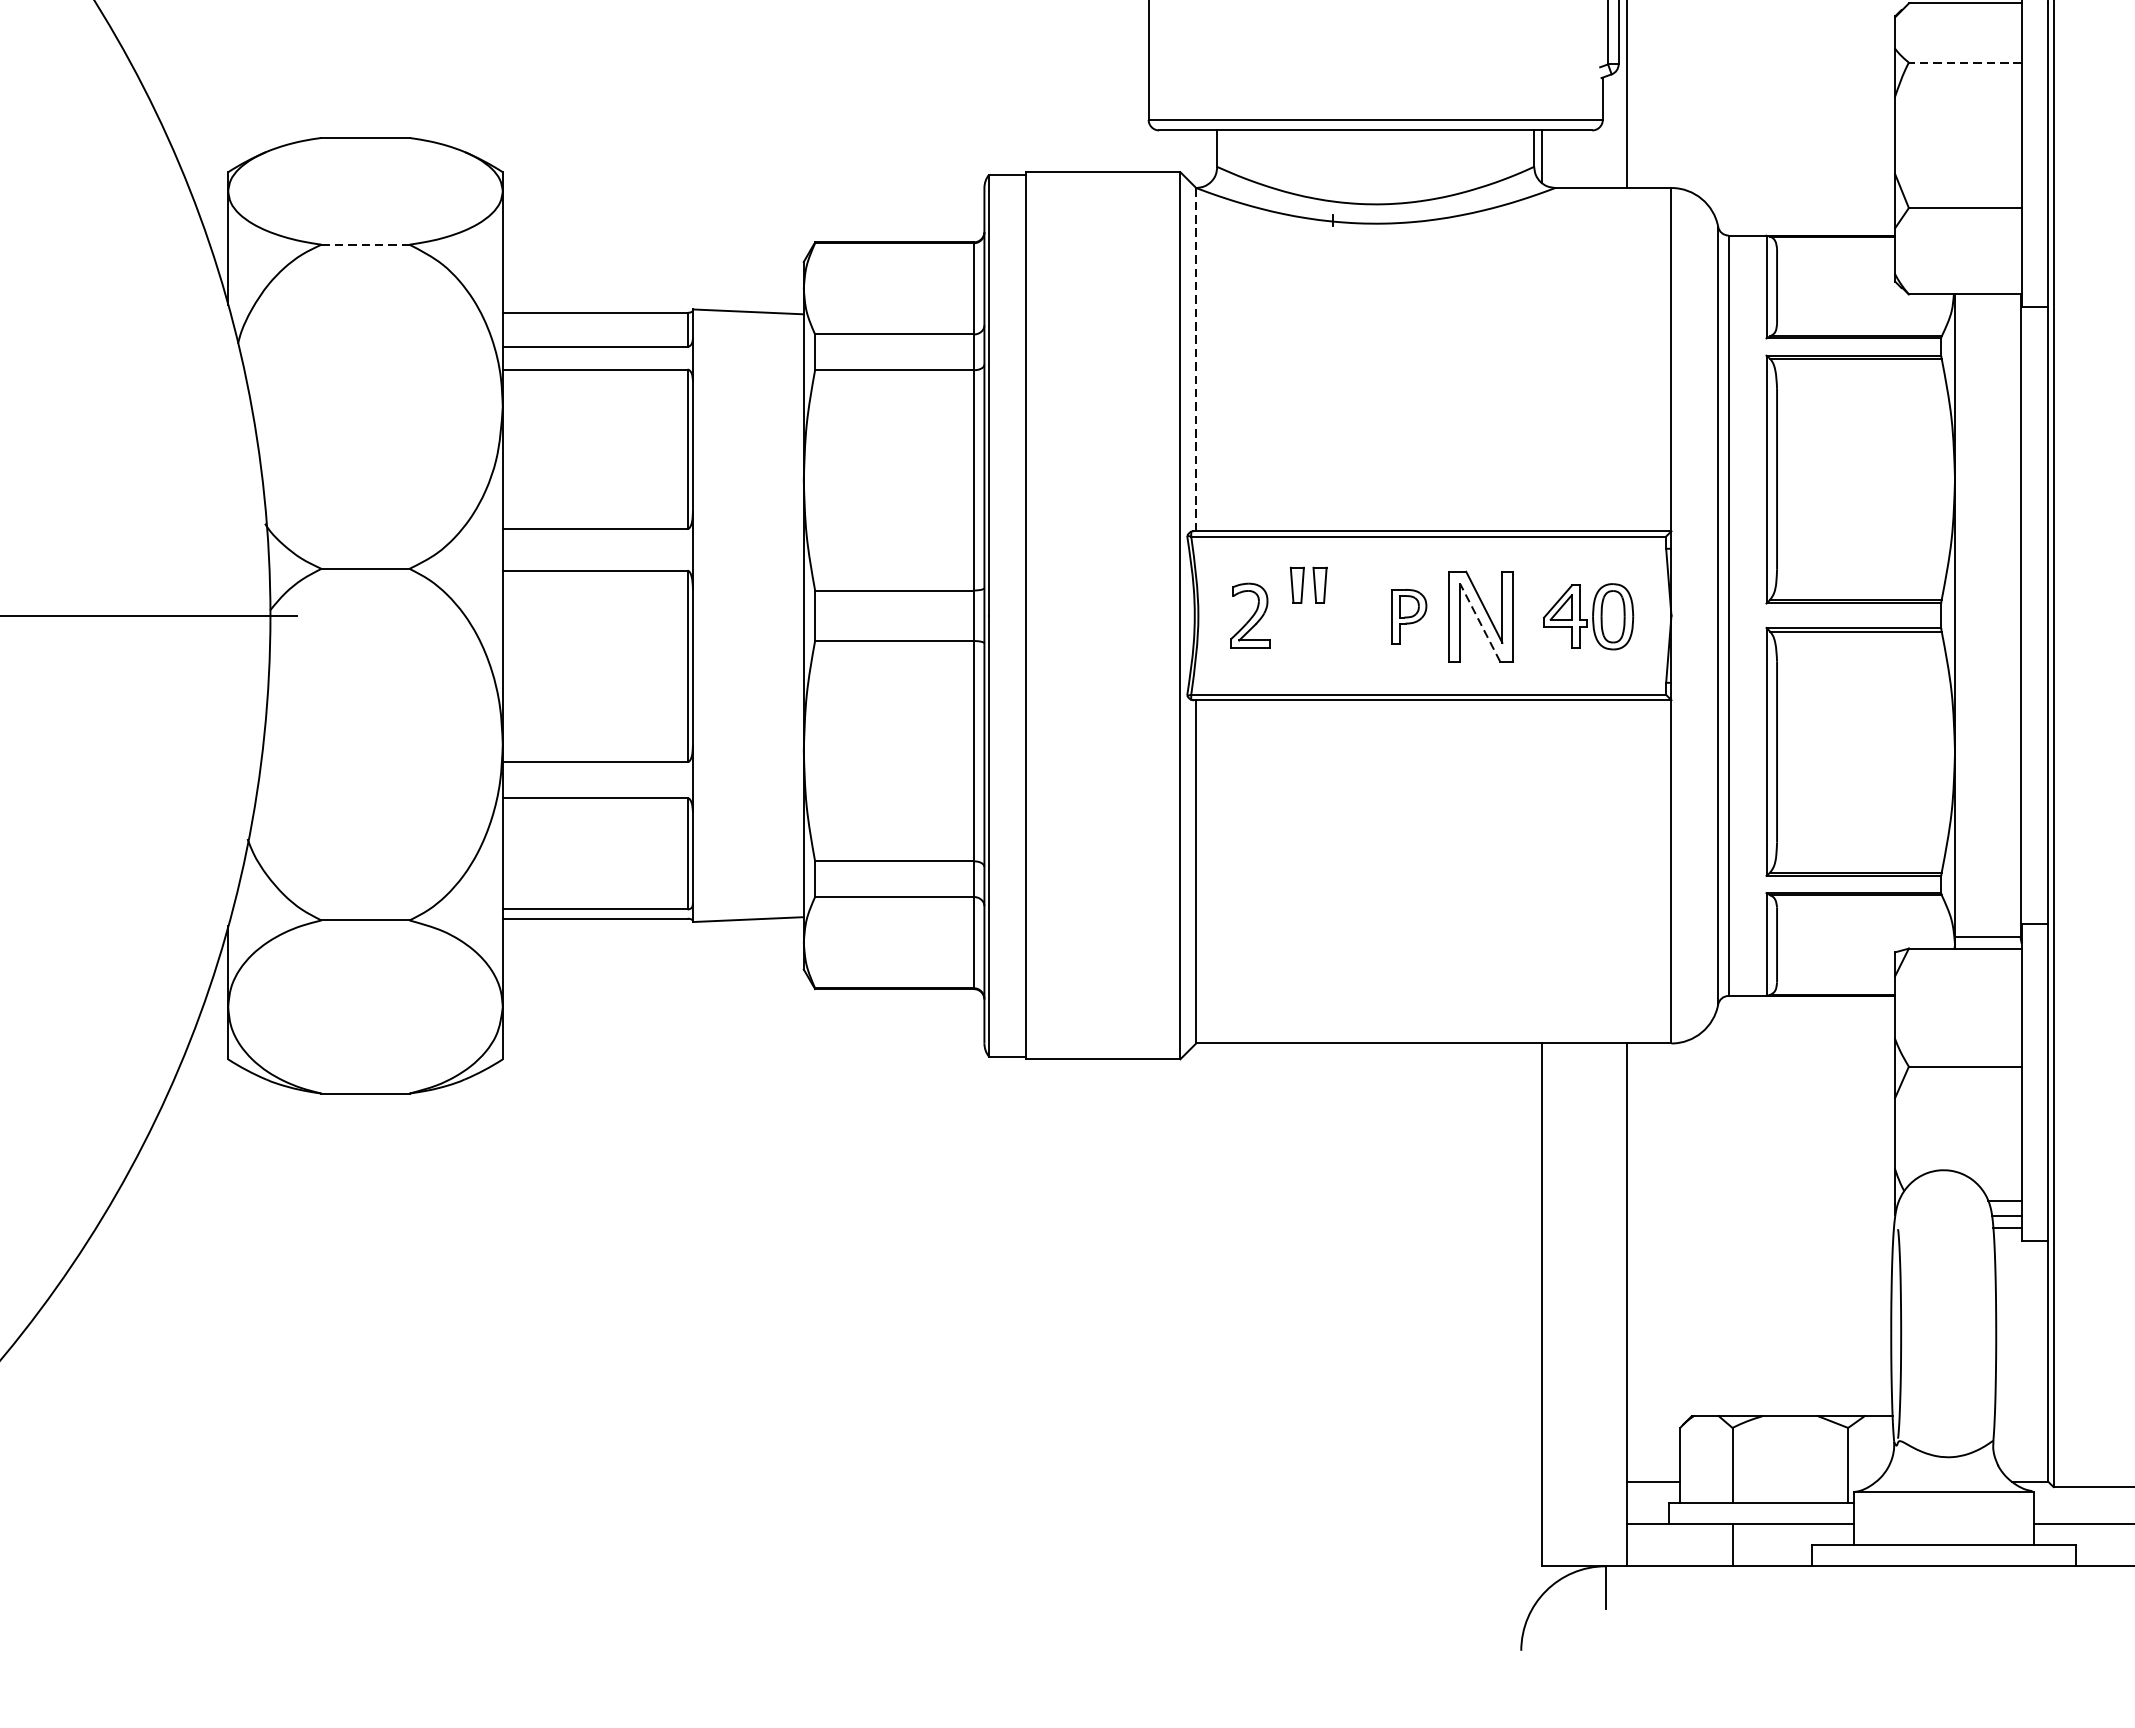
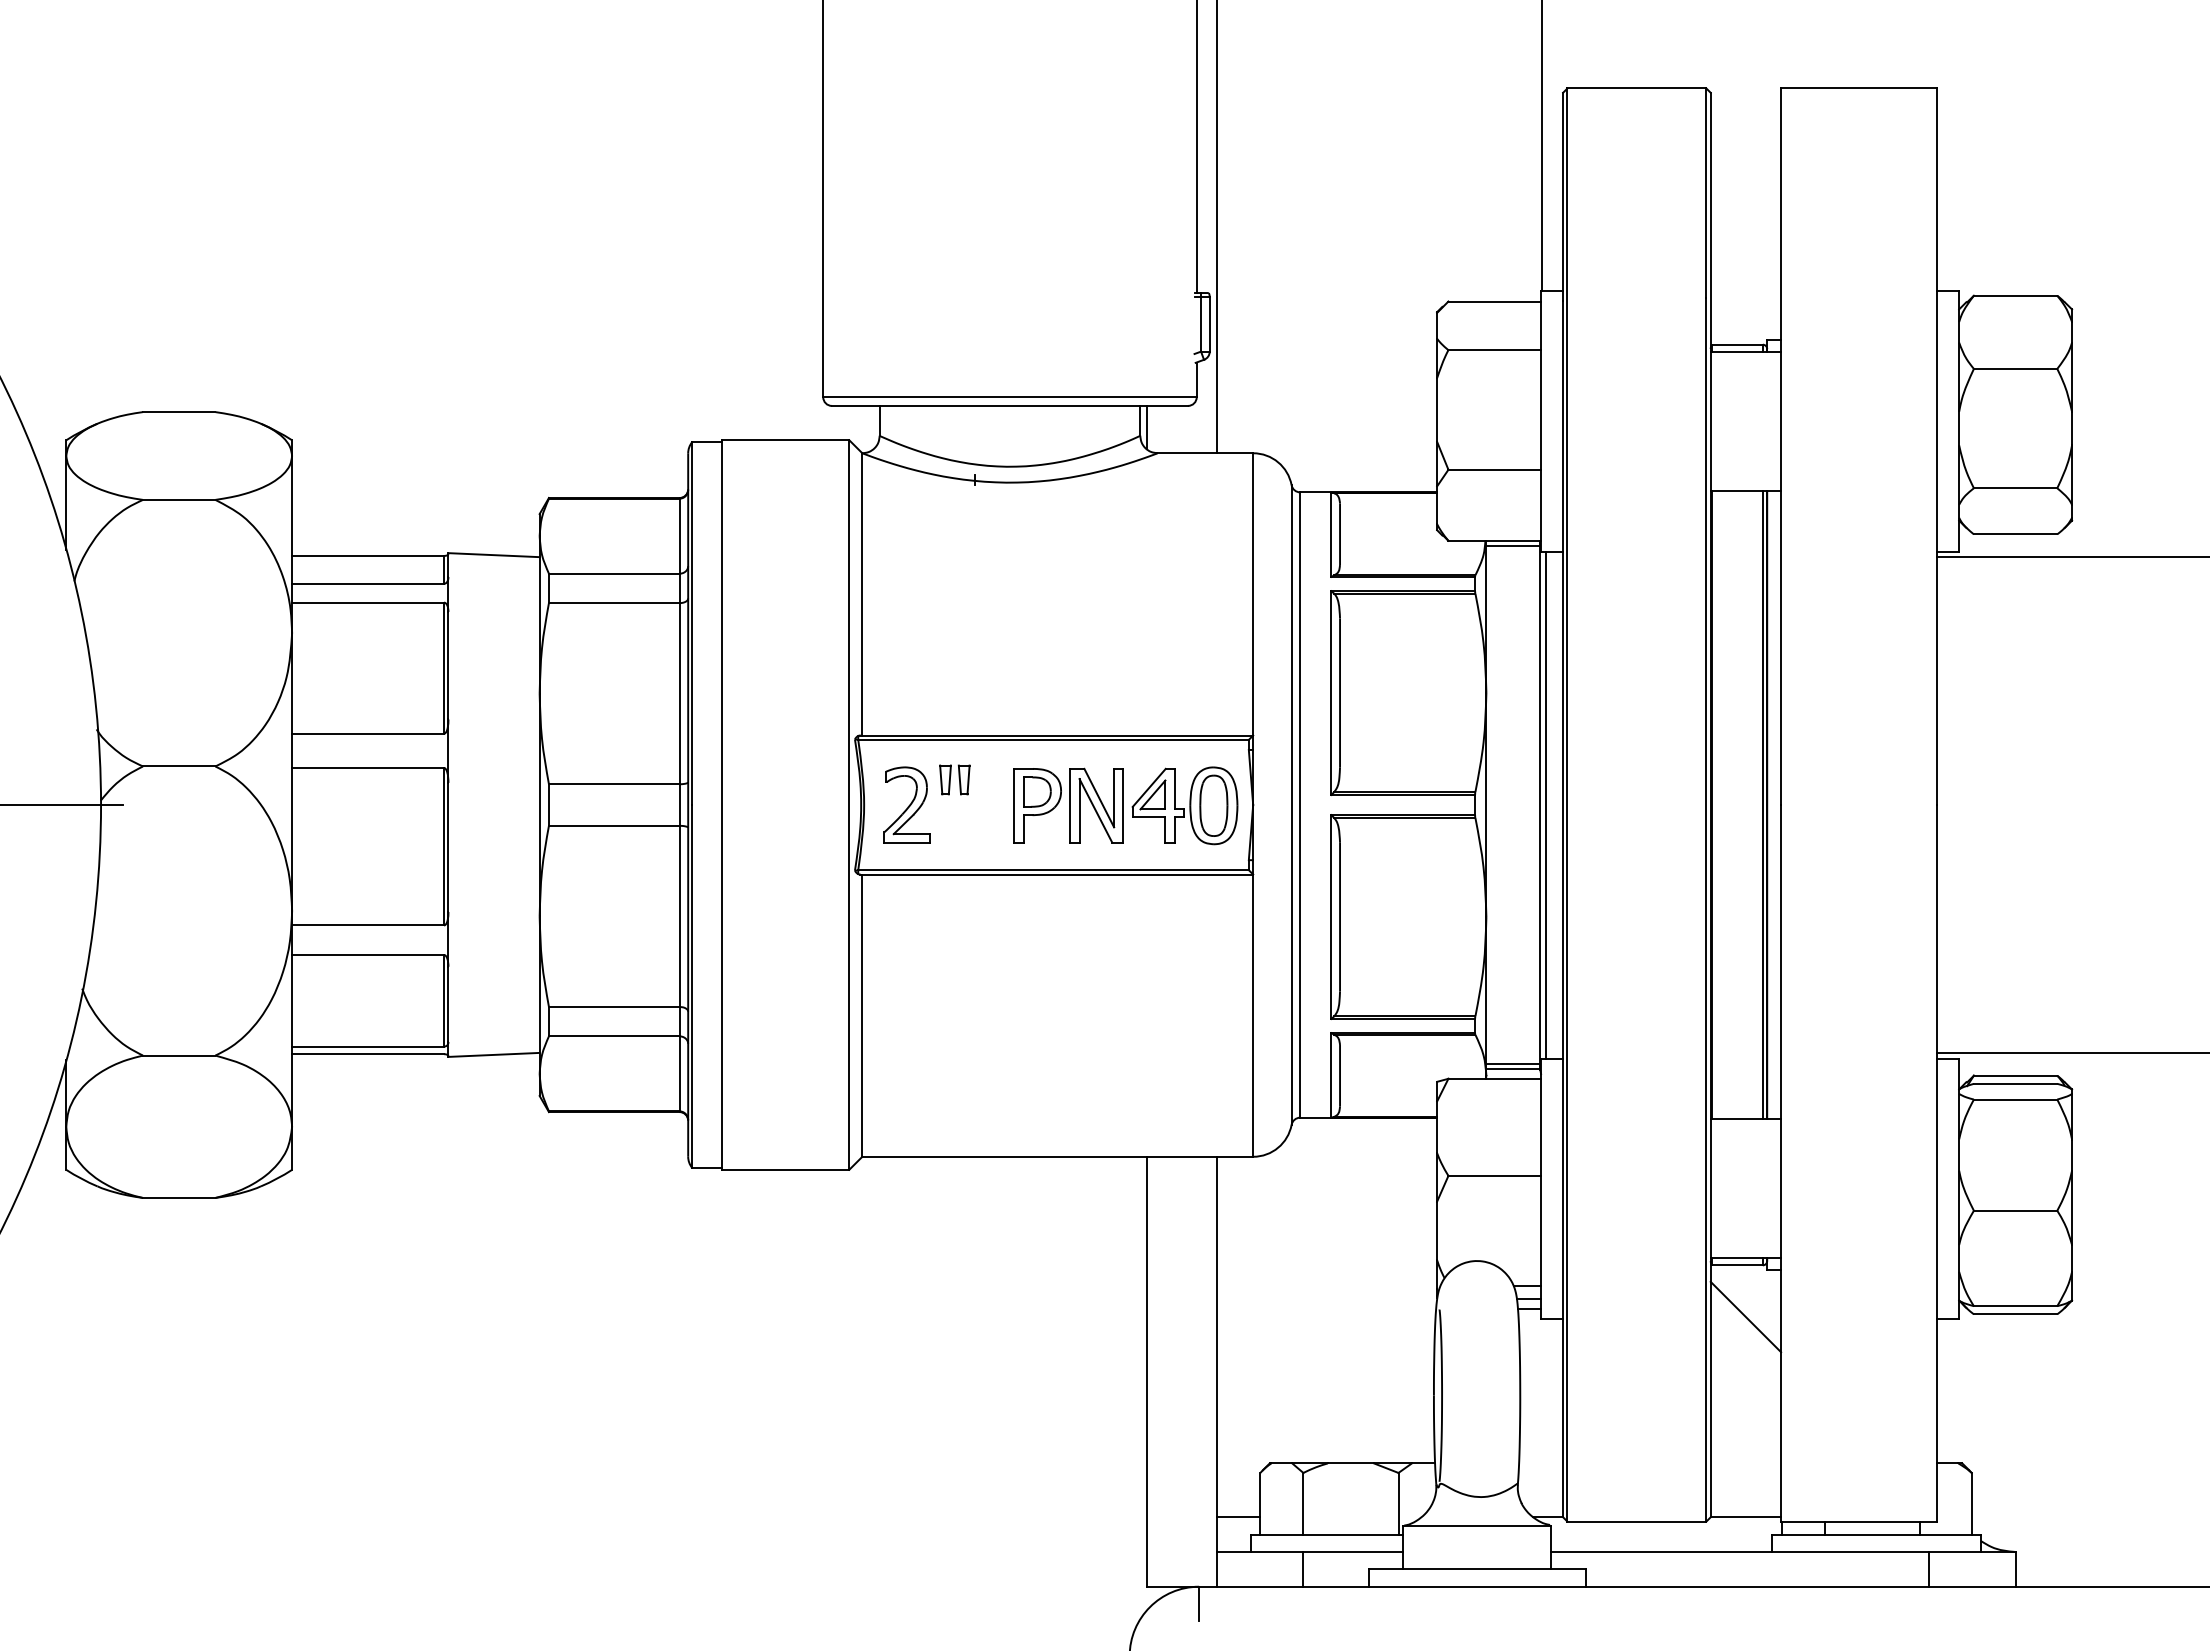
line: (1964, 63) -> (1494, 350), dashed -> solid
line: (365, 244) -> (179, 499), dashed -> solid
line: (1987, 301) -> (1513, 546), added
line: (1196, 358) -> (862, 593), dashed -> solid
part: (1249, 615) -> (906, 804), size x1.43
line: (2026, 615) -> (1545, 804), added
part: (1409, 616) -> (1037, 805), size x1.67
part: (1587, 616) -> (1184, 805), size x1.43
line: (1479, 622) -> (1095, 810), dashed -> solid
line: (1987, 930) -> (1513, 1063), added

